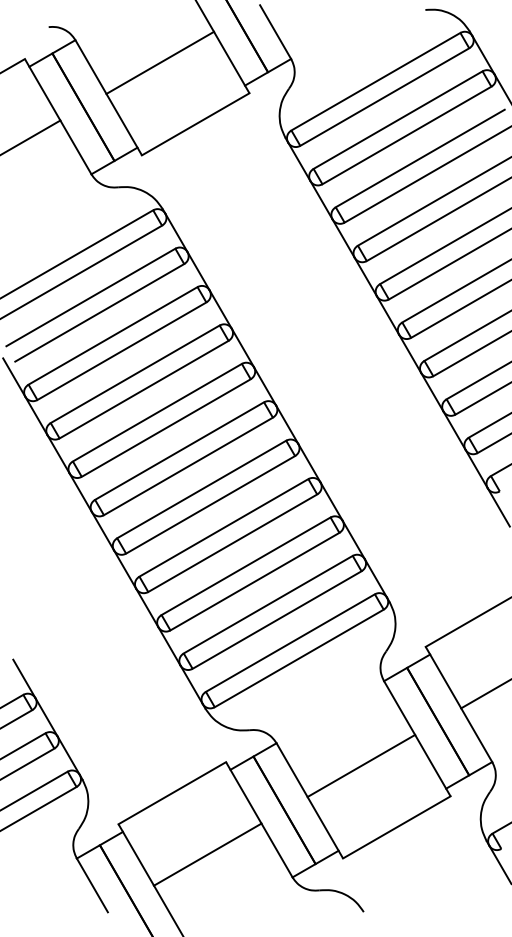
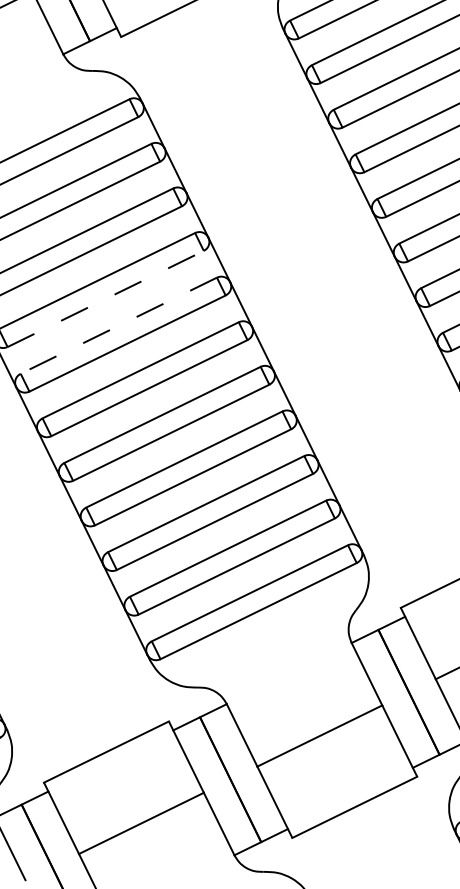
line: (144, 389) -> (106, 298), solid -> dashed
line: (157, 412) -> (118, 325), solid -> dashed

